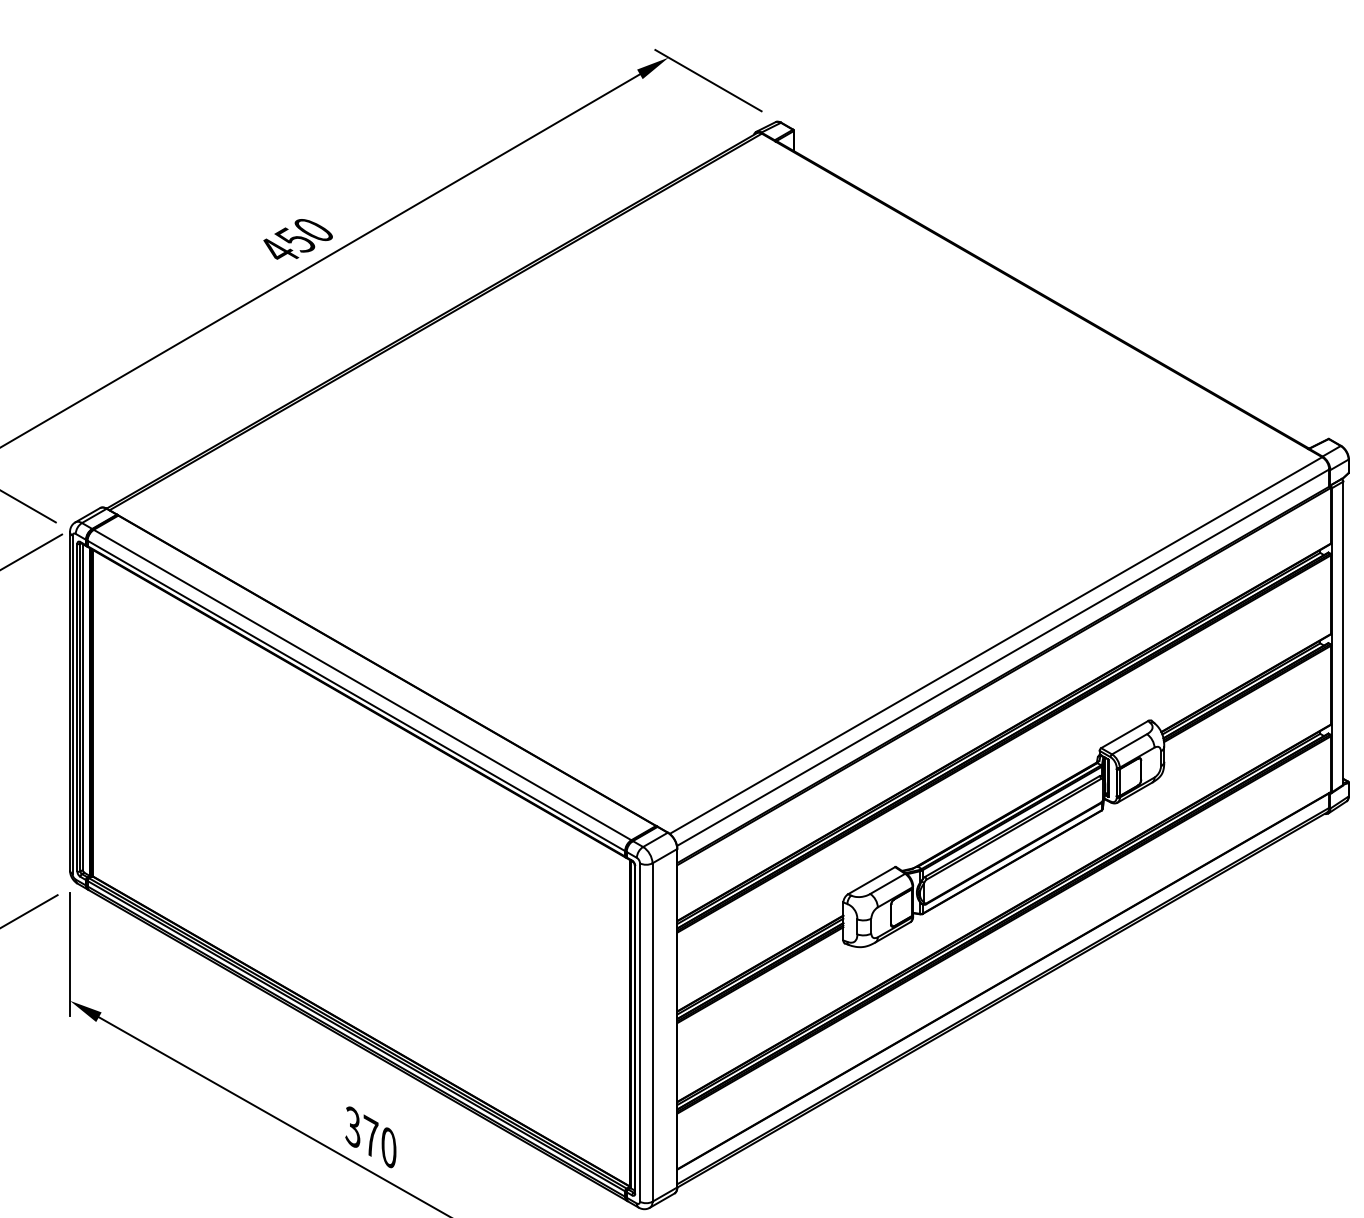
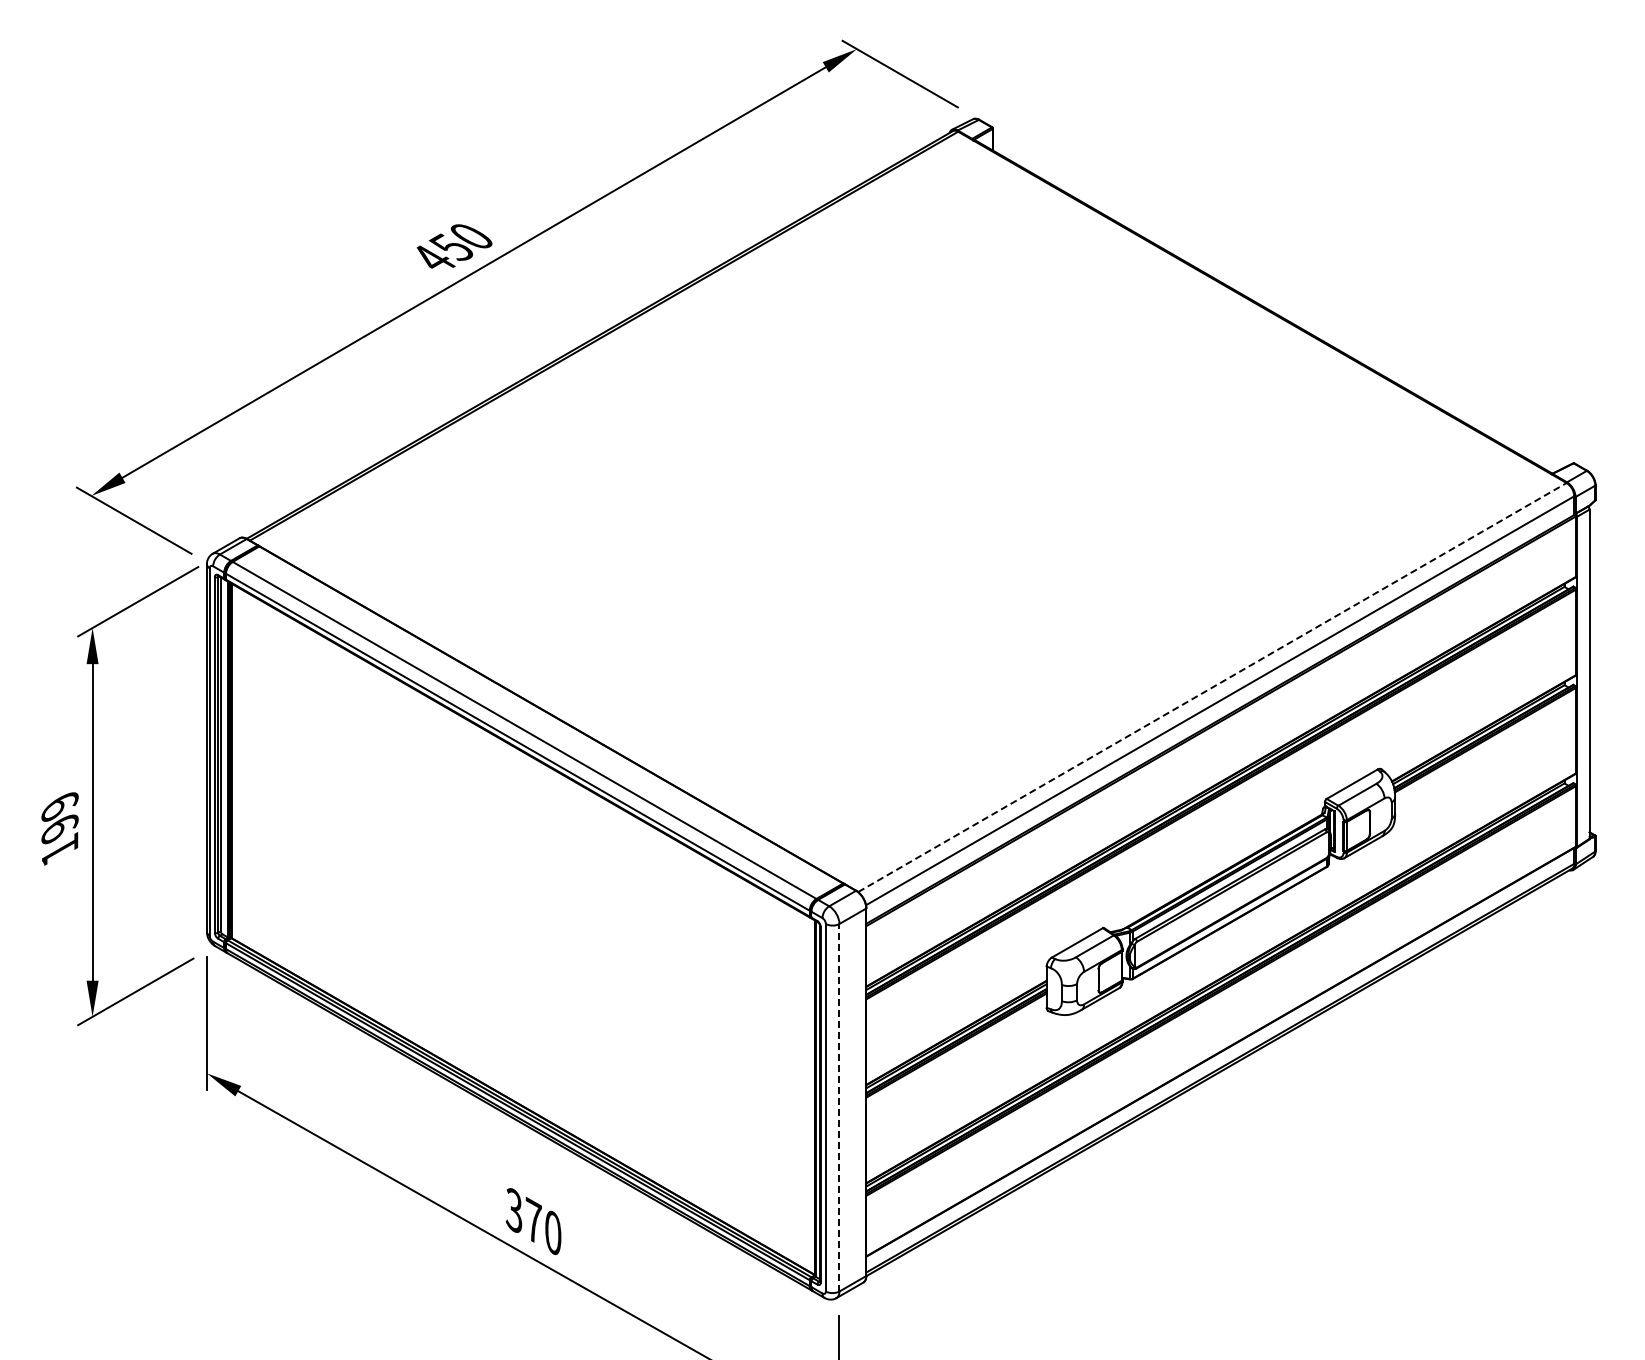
line: (996, 645) -> (1212, 687), solid -> dashed
line: (652, 1032) -> (839, 1107), solid -> dashed

